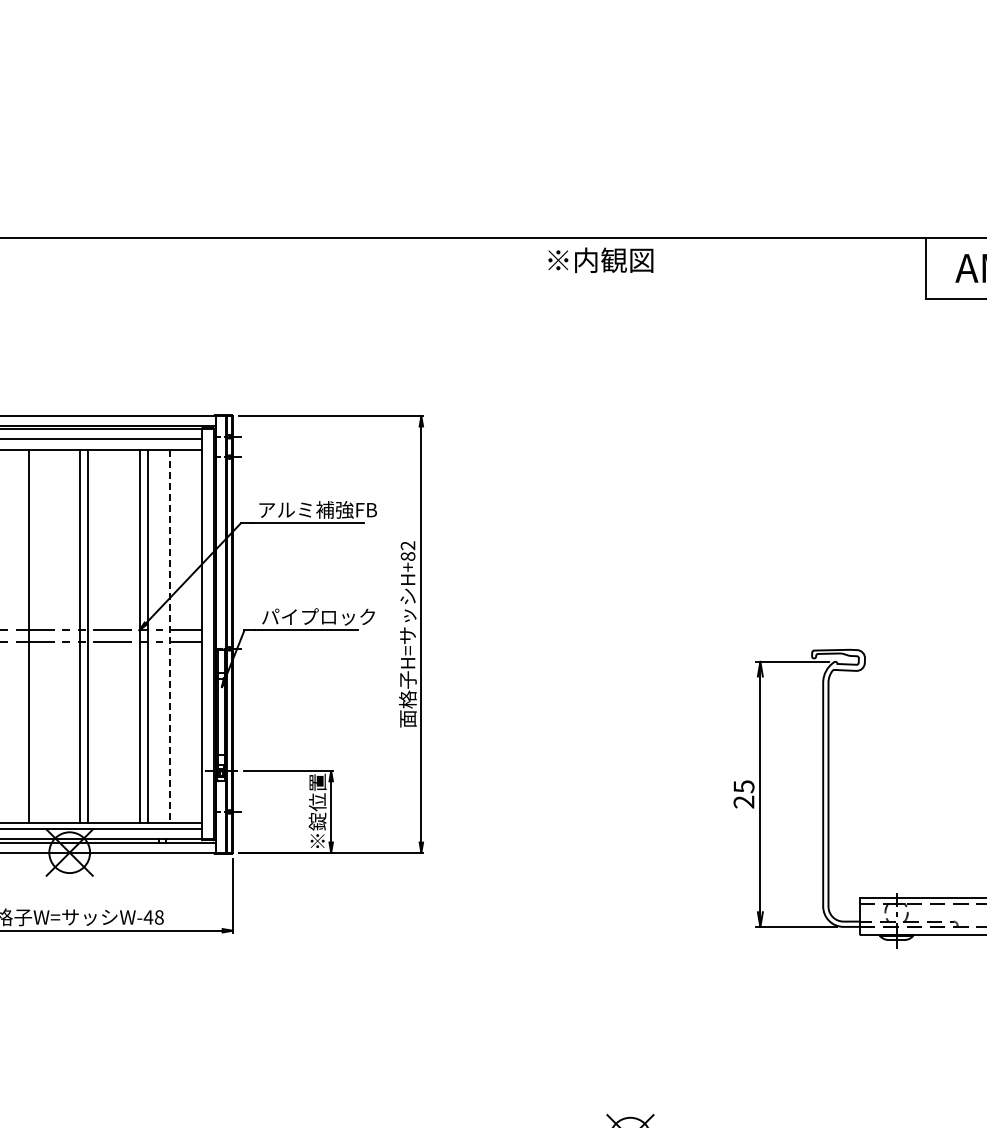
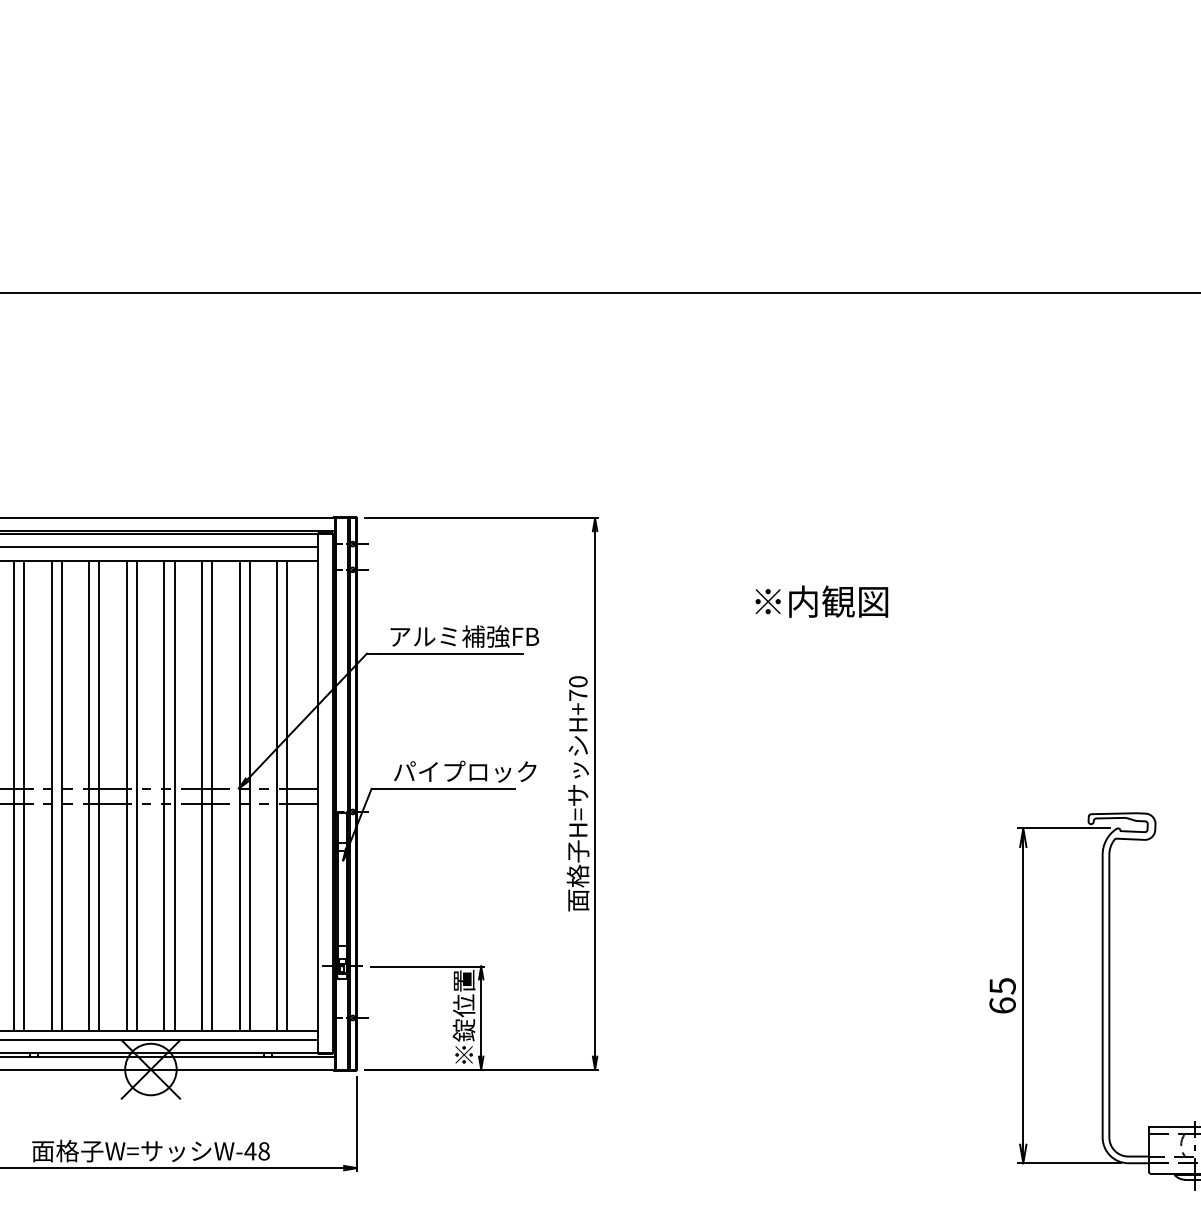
text: (600, 260) -> (821, 601), moved
text: (407, 550) -> (577, 687), H+82 -> H+70
line: (20, 636) -> (88, 796), added
line: (50, 636) -> (126, 796), added
line: (58, 636) -> (136, 796), added
line: (110, 636) -> (202, 796), added
line: (118, 636) -> (212, 796), added
line: (169, 636) -> (276, 796), dashed -> solid
line: (177, 636) -> (287, 796), added
text: (743, 801) -> (1001, 1004), 25 -> 65

